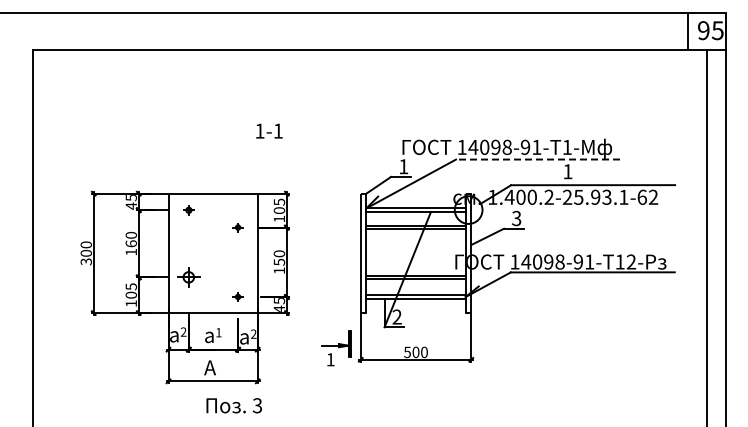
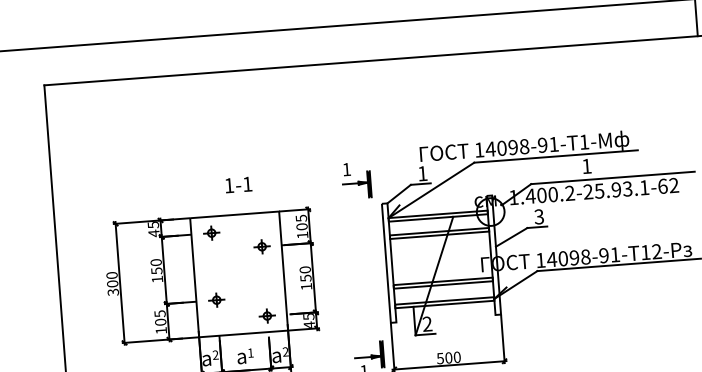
text: (269, 130) -> (238, 184), moved
line: (537, 159) -> (555, 156), dashed -> solid
part: (336, 168) -> (355, 180), added
part: (188, 210) -> (211, 233), size x1.43
part: (237, 227) -> (261, 246), size x1.67
text: (130, 243) -> (156, 270), 160 -> 150
part: (188, 277) -> (216, 300), size x0.71
part: (237, 296) -> (266, 315), size x1.67

